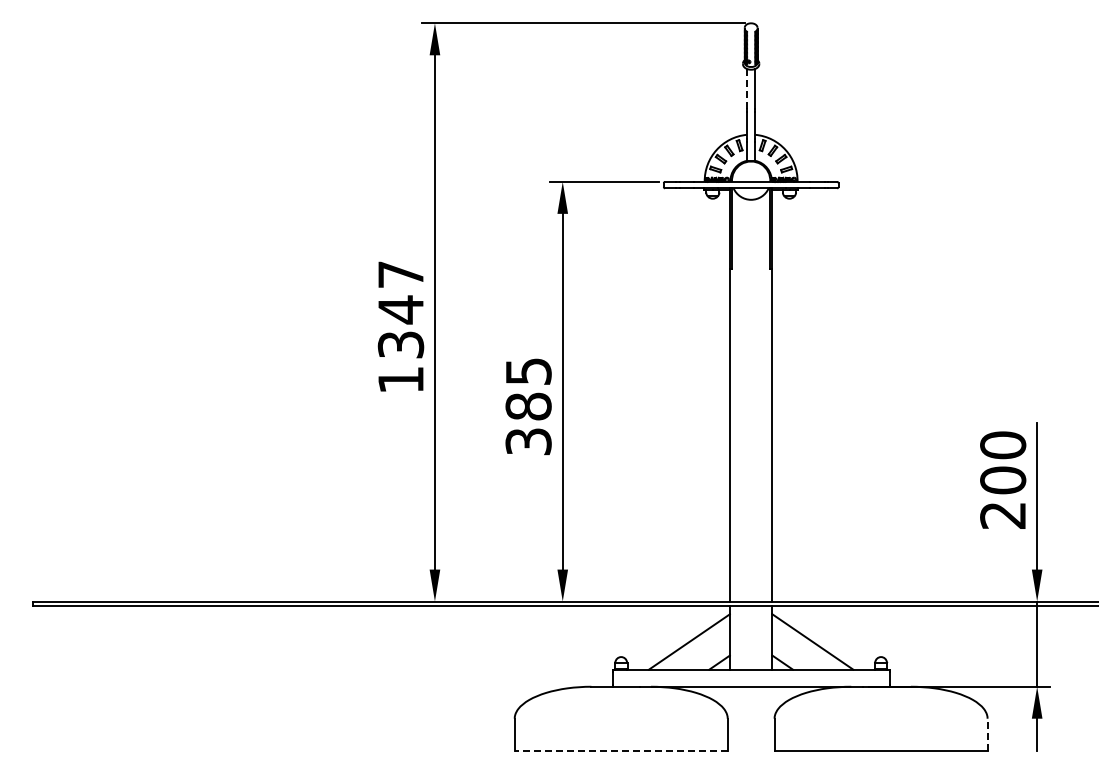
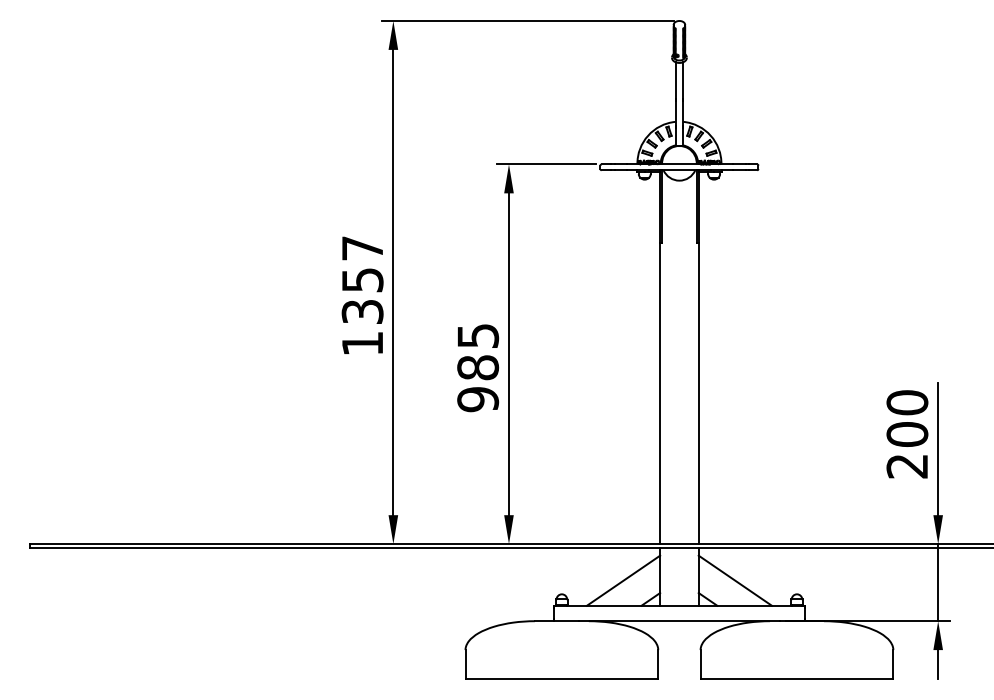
line: (746, 88) -> (675, 79), dashed -> solid
text: (401, 309) -> (363, 279), 1347 -> 1357
text: (528, 441) -> (478, 399), 385 -> 985
line: (987, 734) -> (893, 664), dashed -> solid
line: (621, 750) -> (562, 678), dashed -> solid

